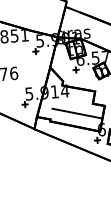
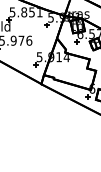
line: (76, 112) -> (74, 74), removed

